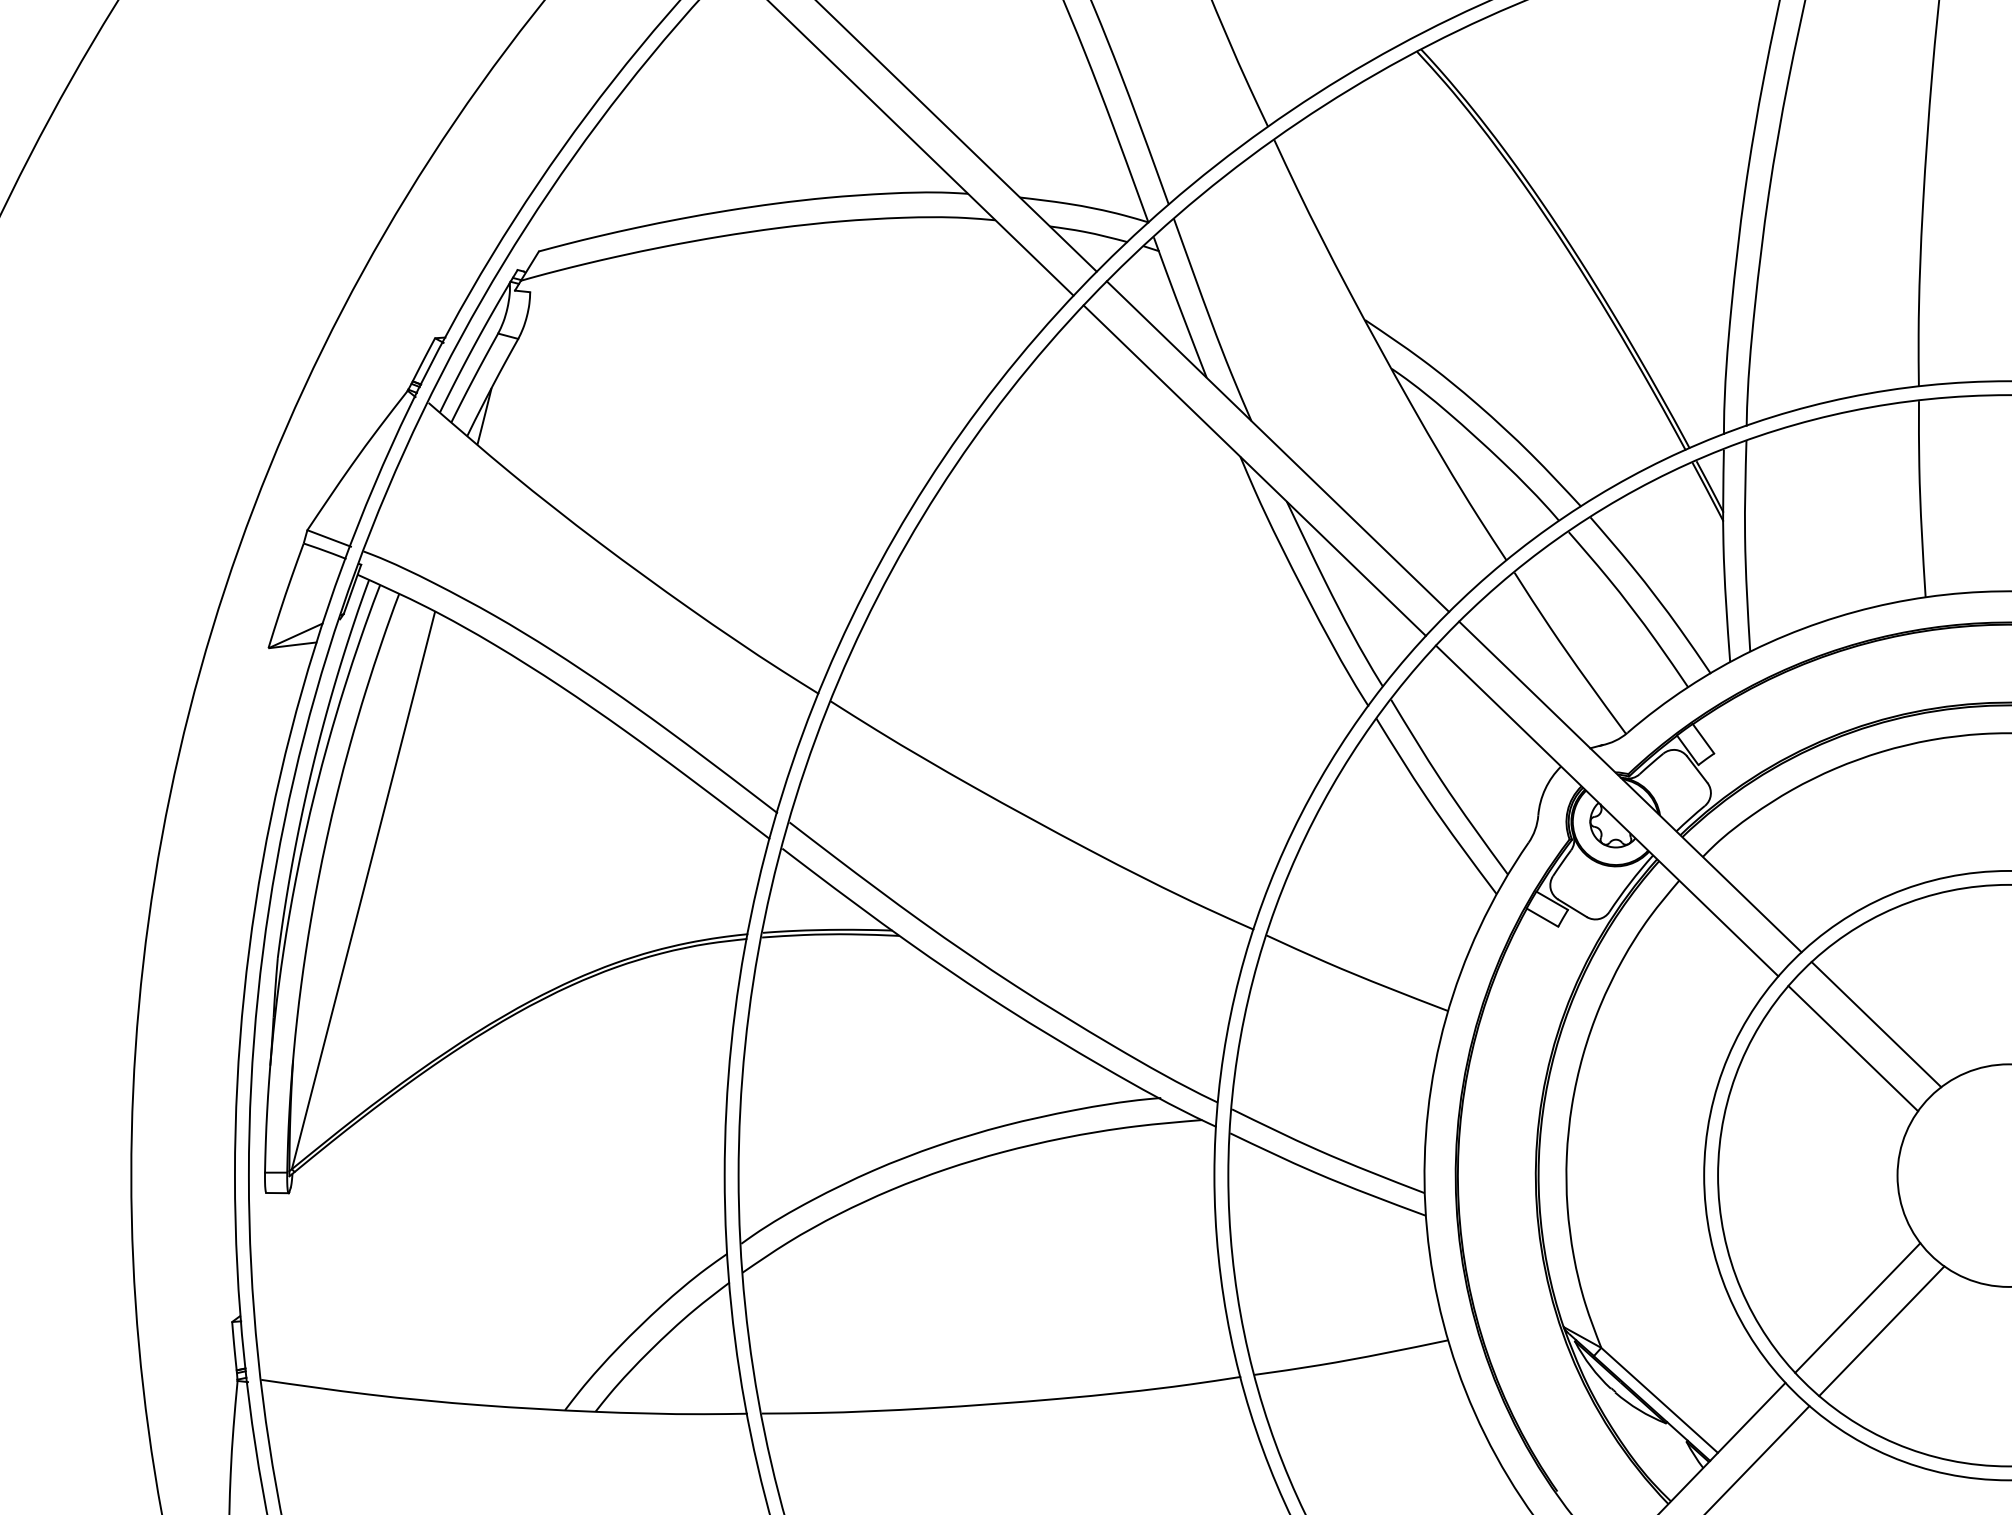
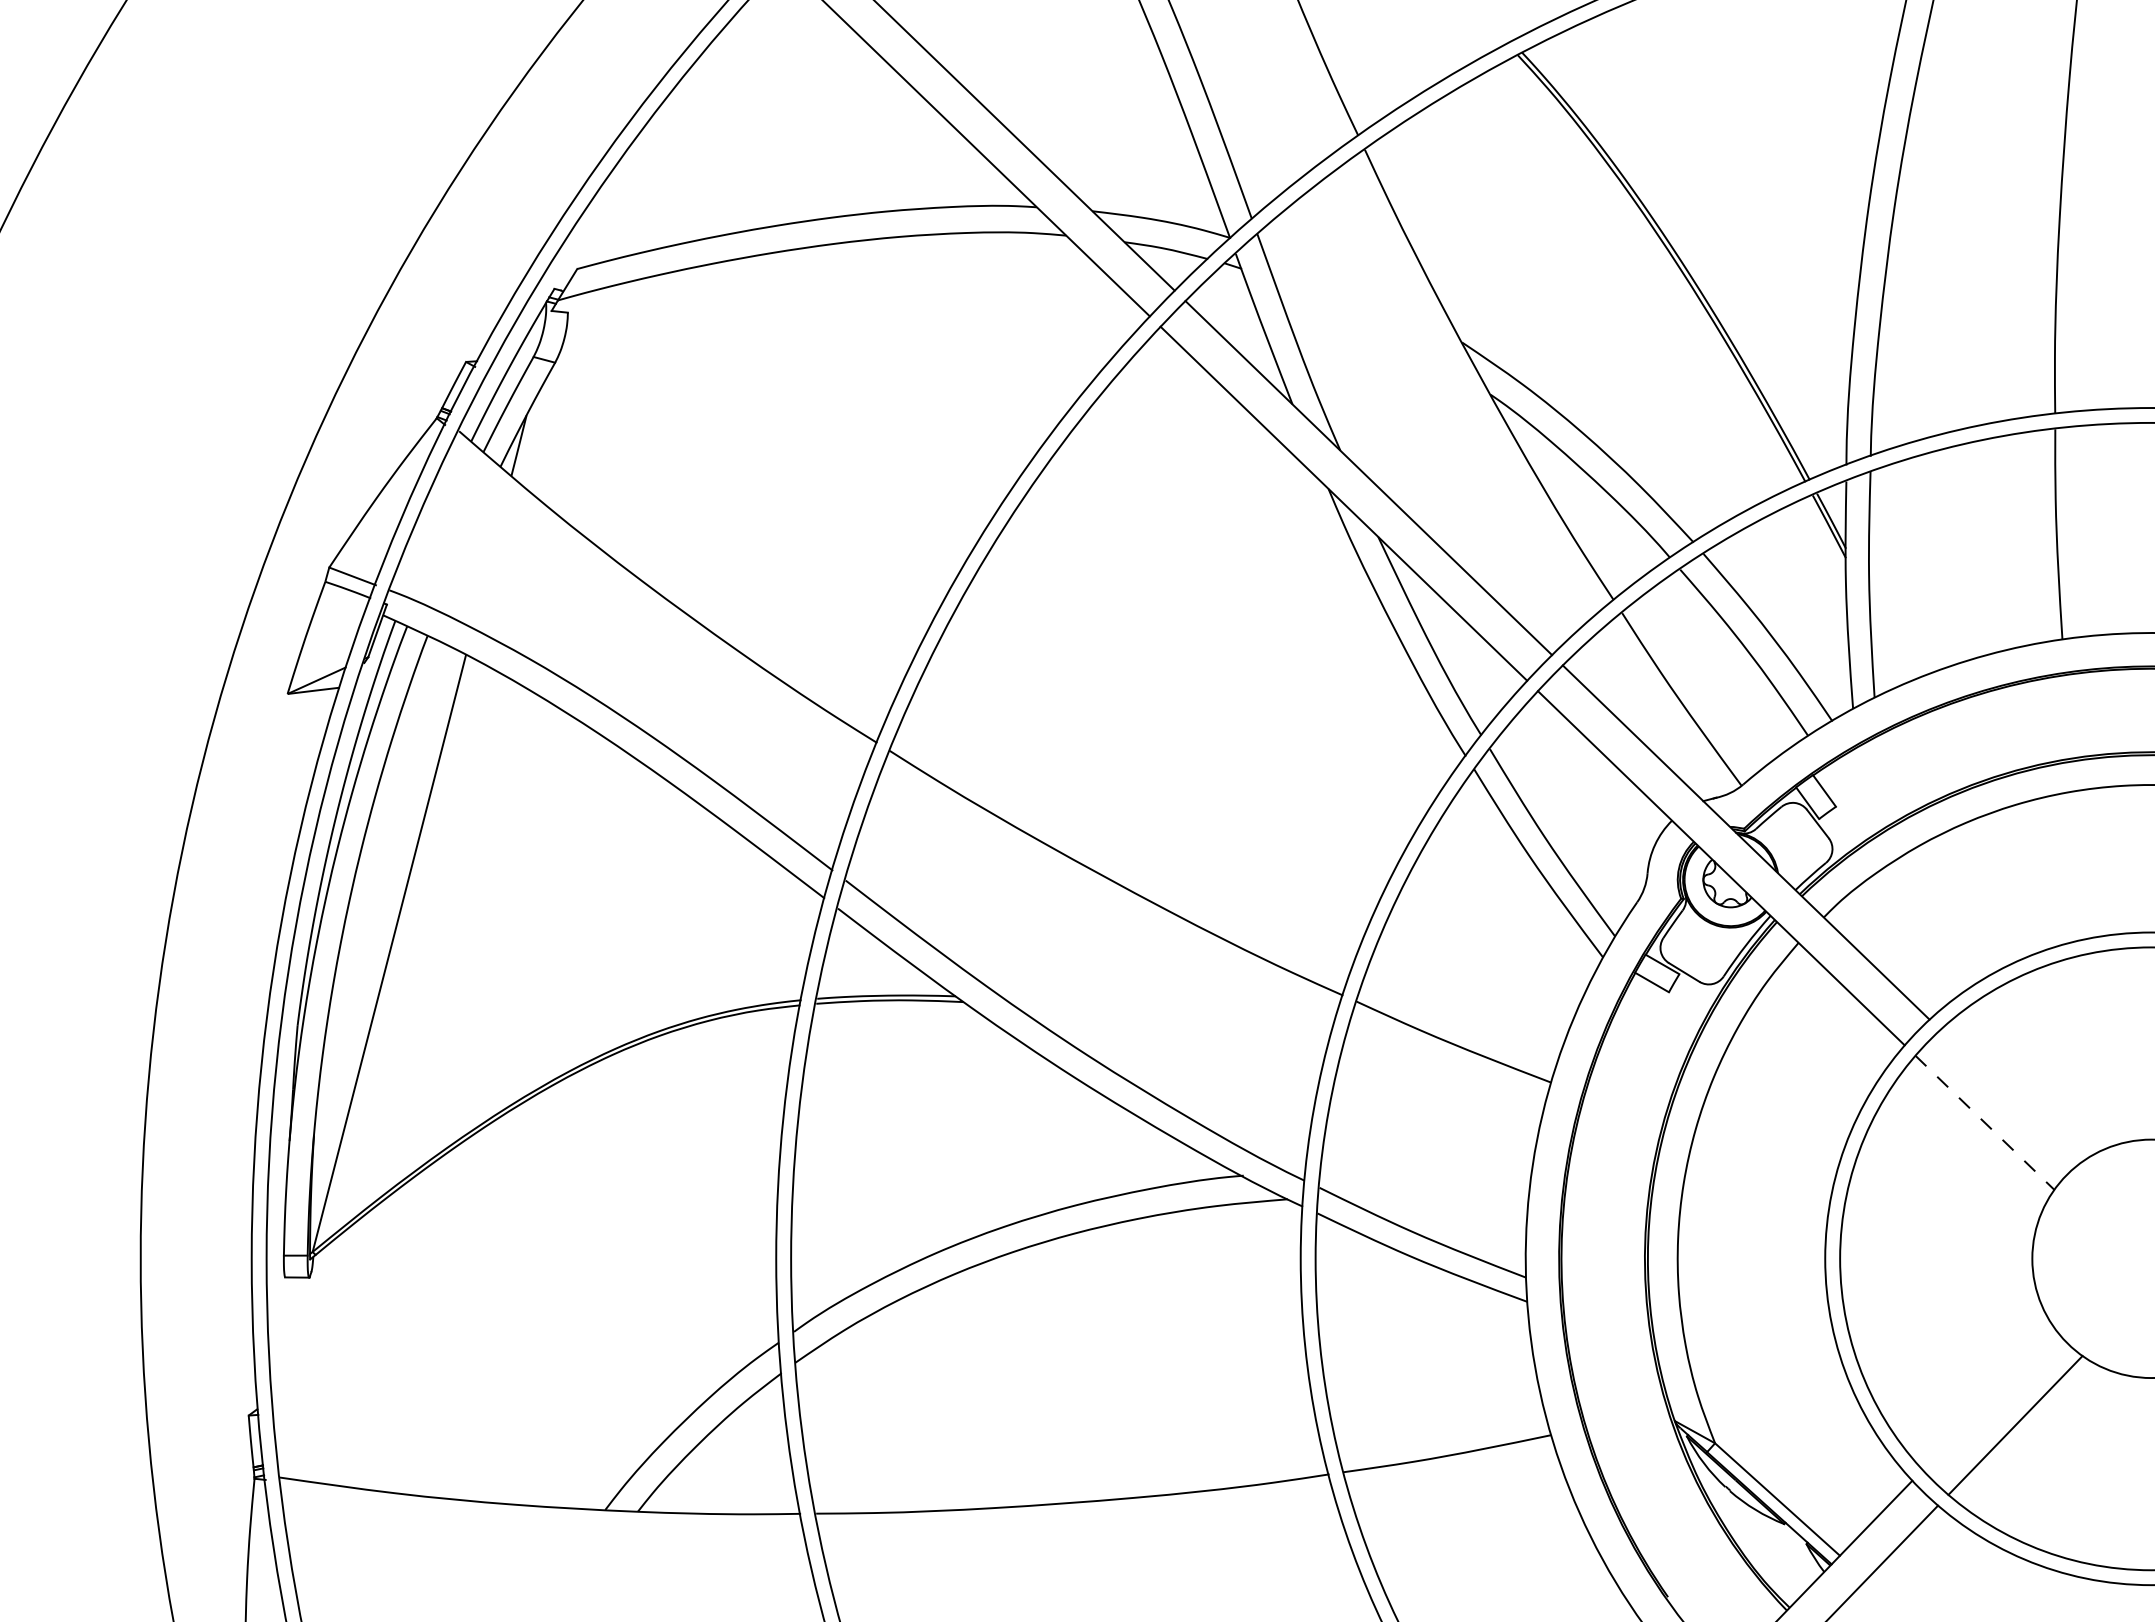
line: (1876, 1025) -> (2009, 1097), removed
line: (1852, 1048) -> (1984, 1122), solid -> dashed
line: (1857, 1307) -> (1989, 1400), removed

